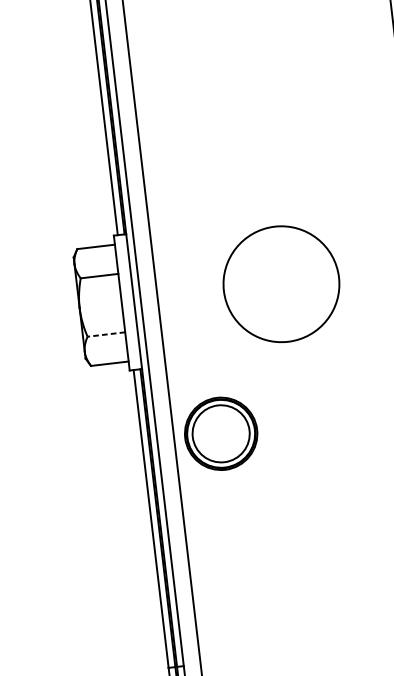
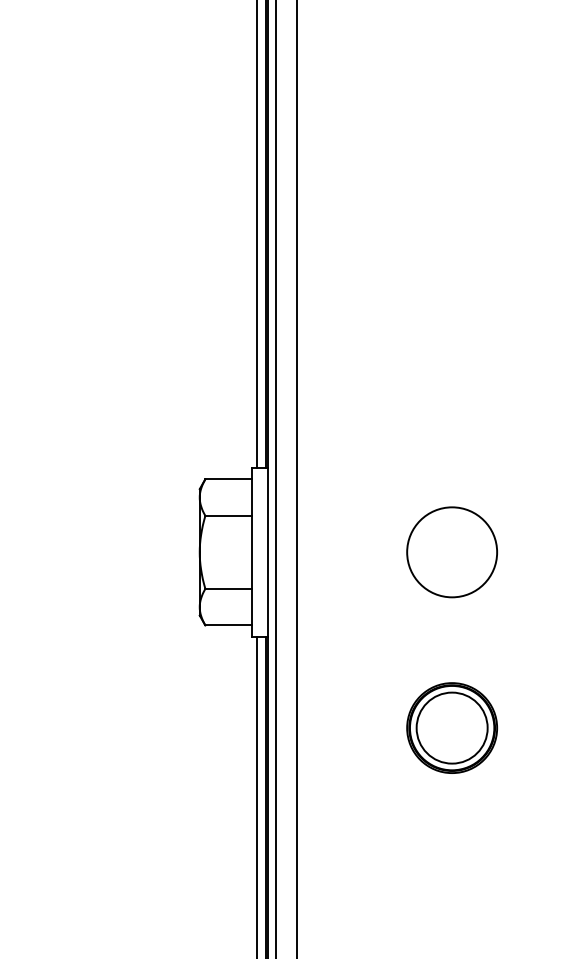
circle: (280, 284) -> (451, 552), size x0.62
line: (106, 334) -> (228, 588), dashed -> solid
part: (220, 433) -> (451, 727), moved

